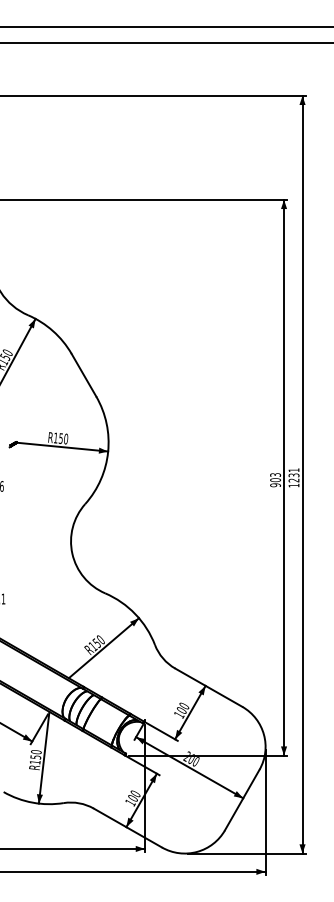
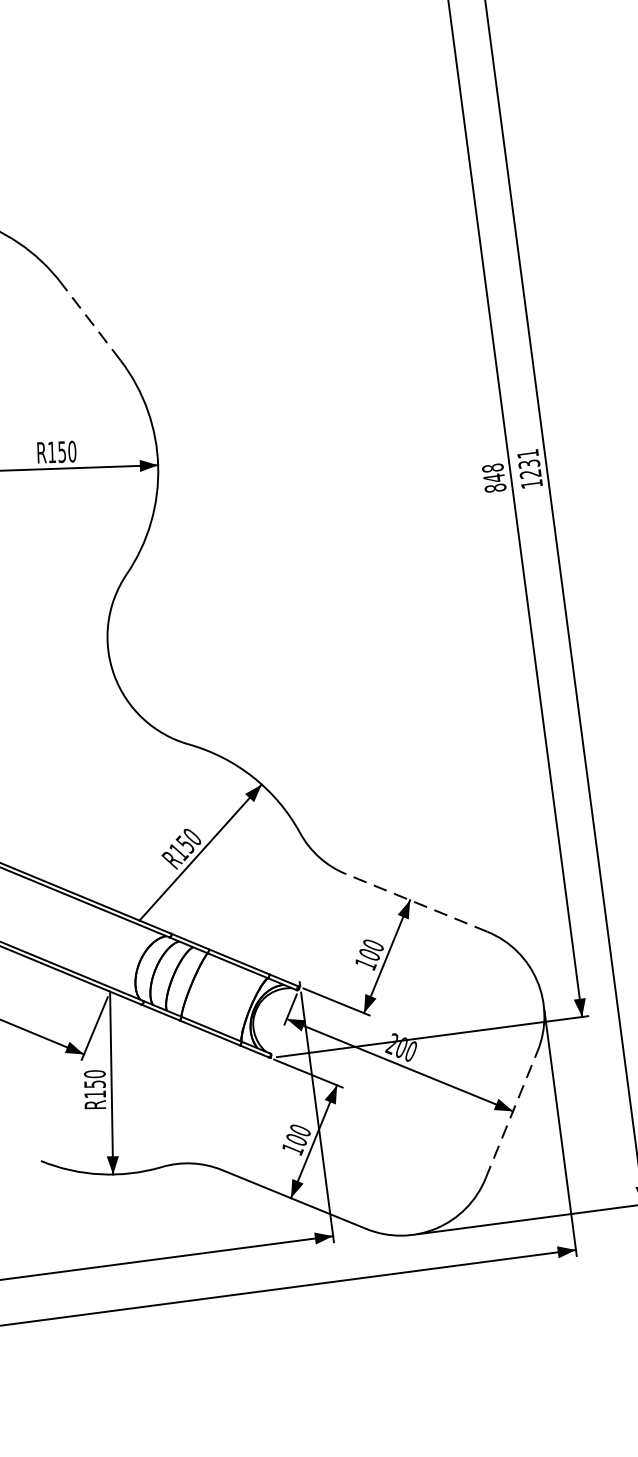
line: (83, 375) -> (90, 322), solid -> dashed
text: (275, 480) -> (494, 478), 903 -> 848
line: (208, 687) -> (416, 902), solid -> dashed
line: (242, 800) -> (512, 1115), solid -> dashed

